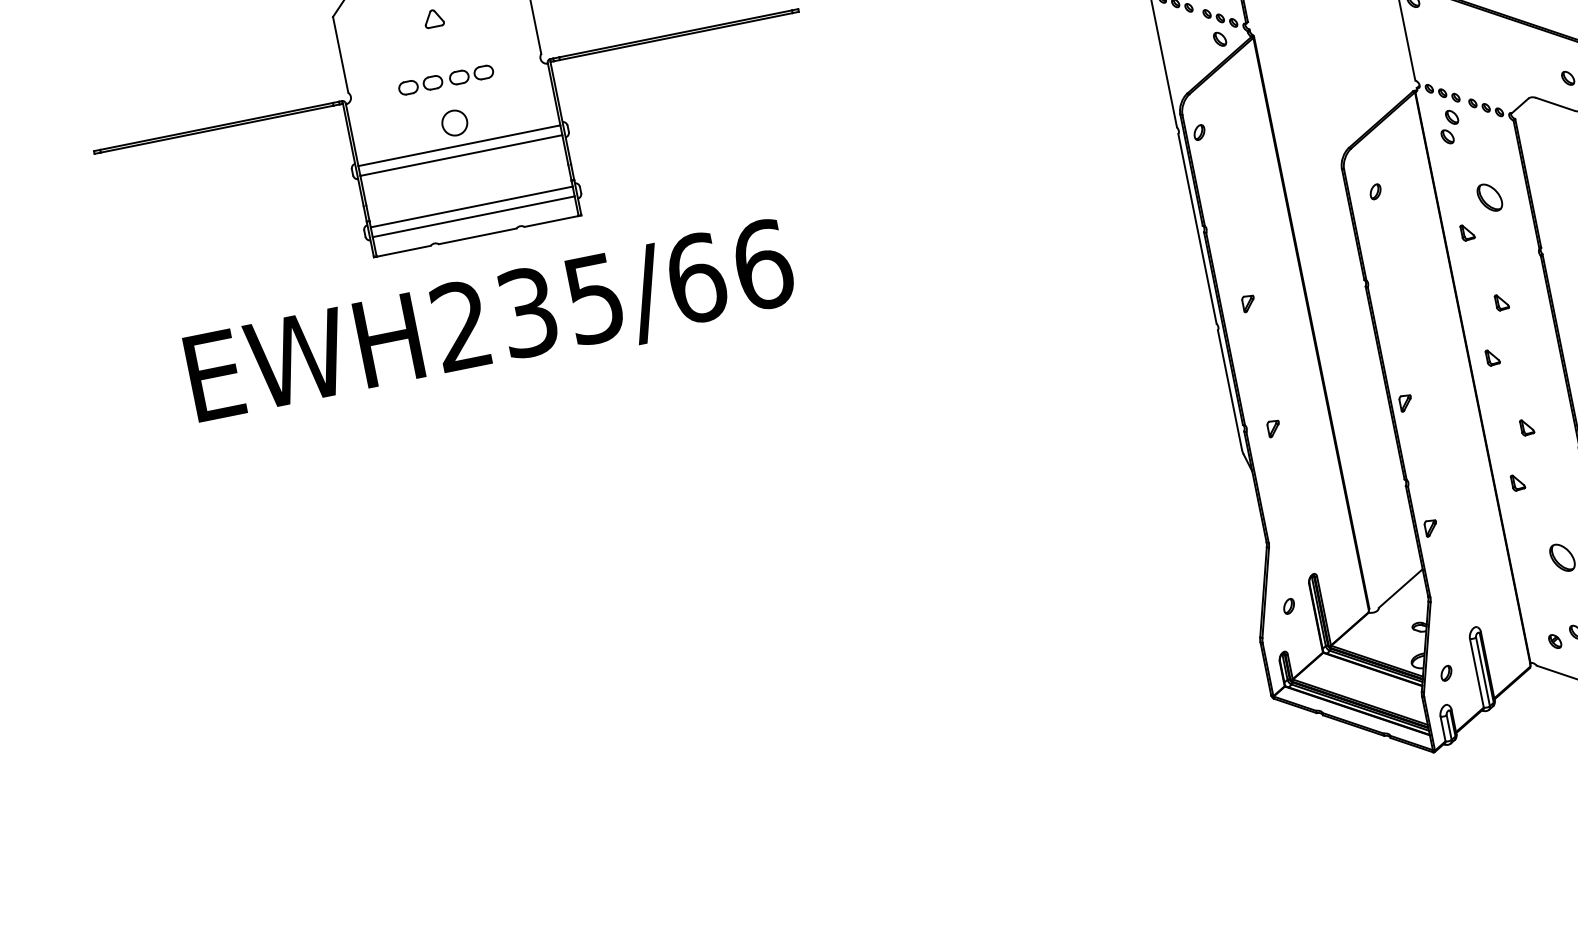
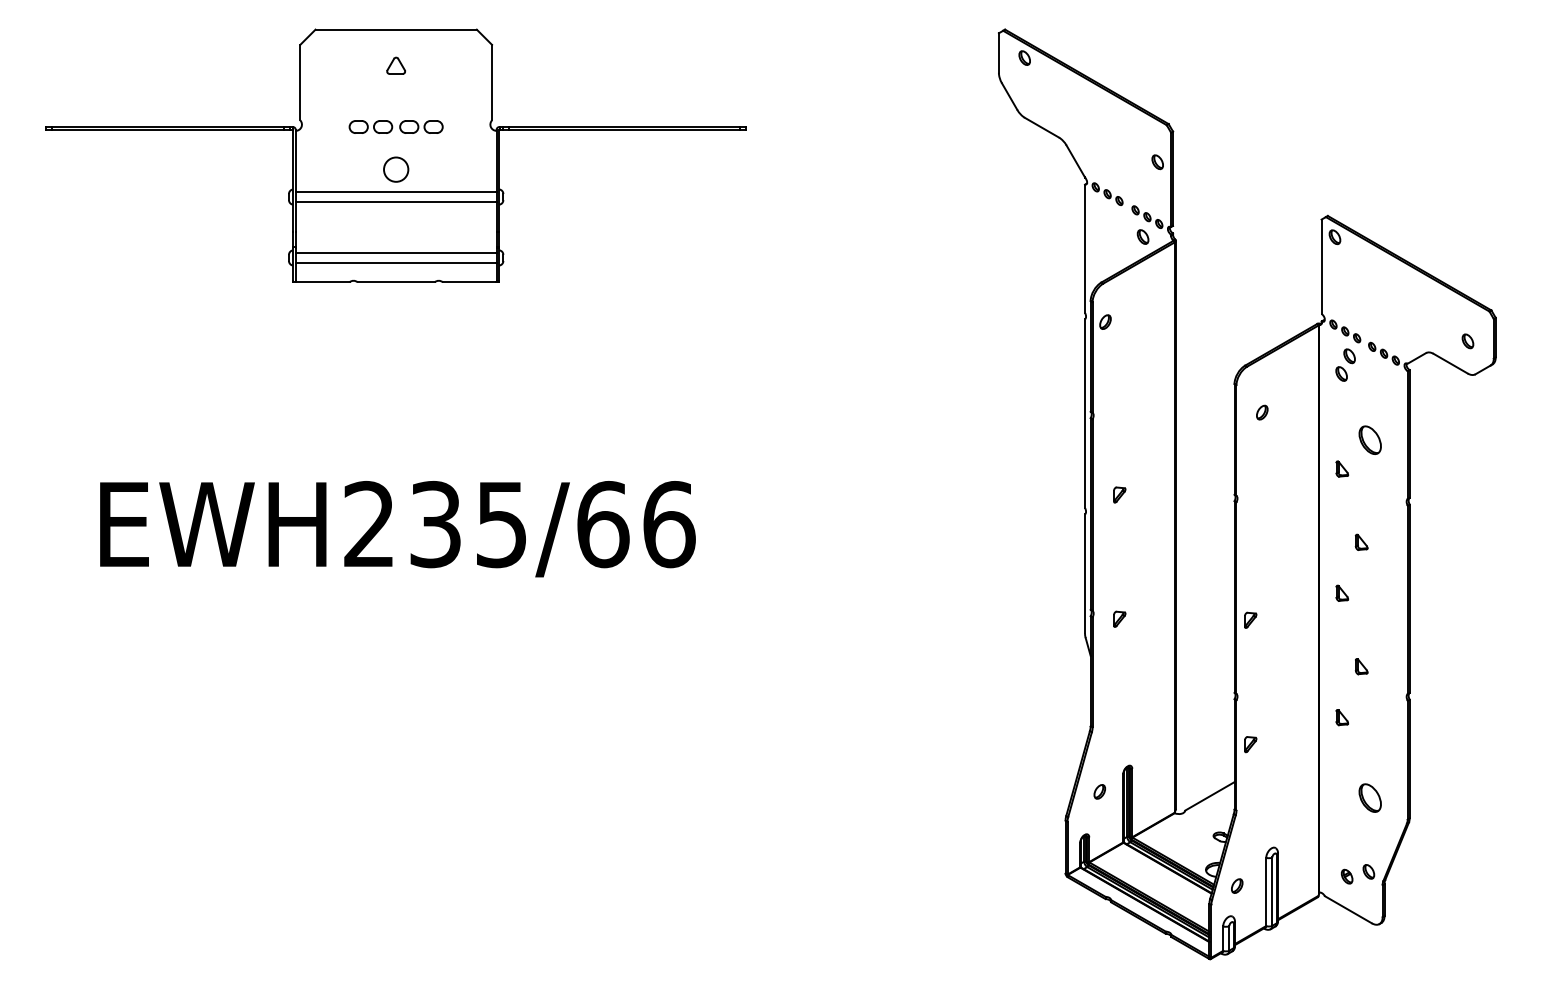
text: (490, 325) -> (397, 529), moved

